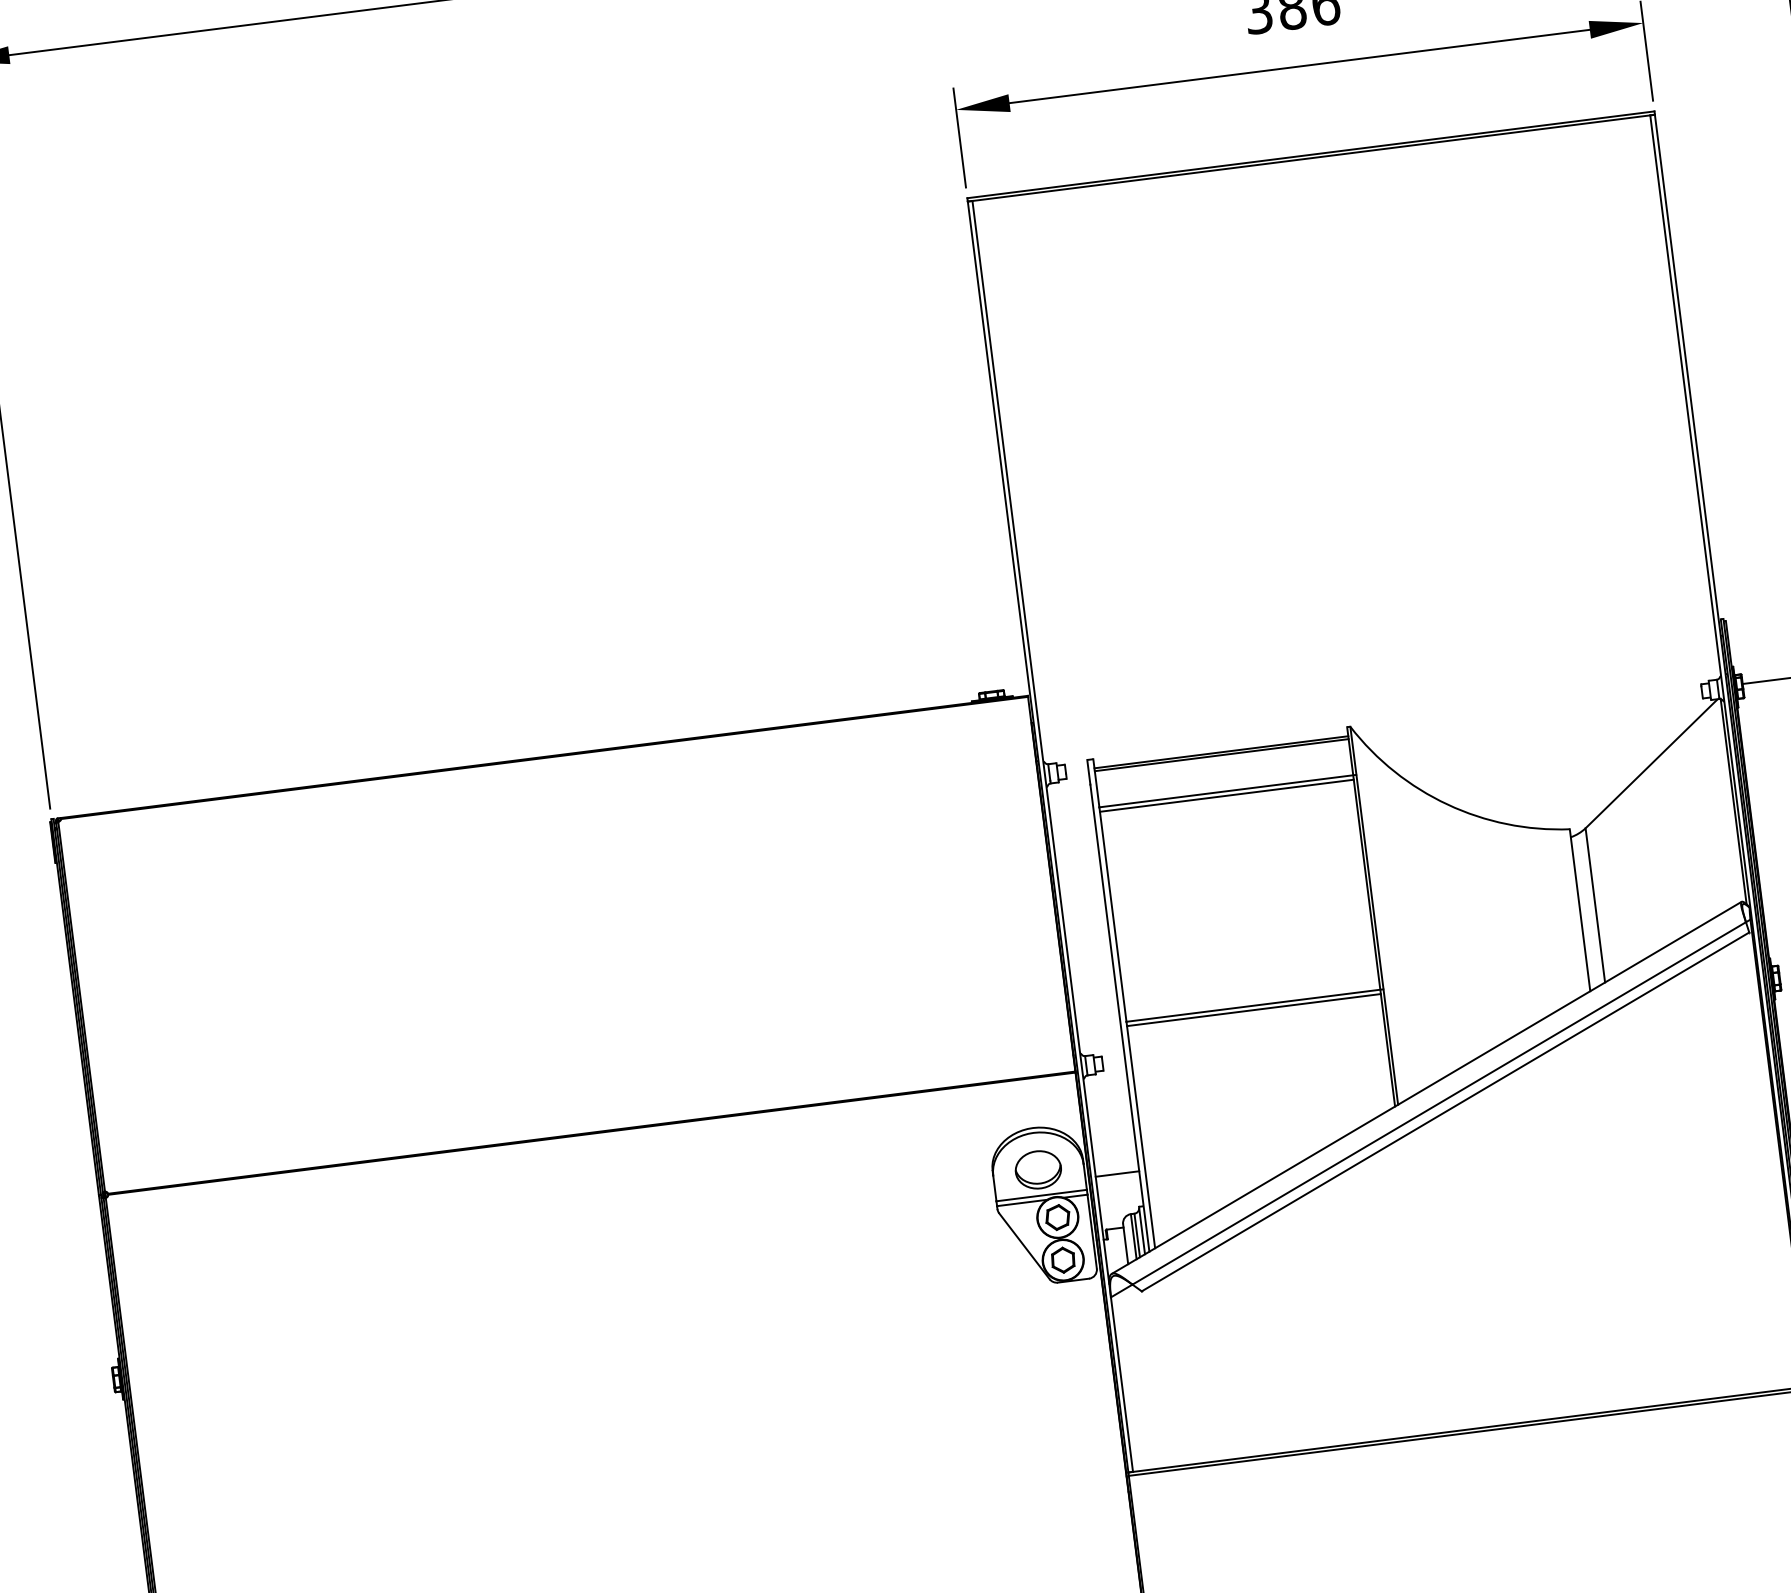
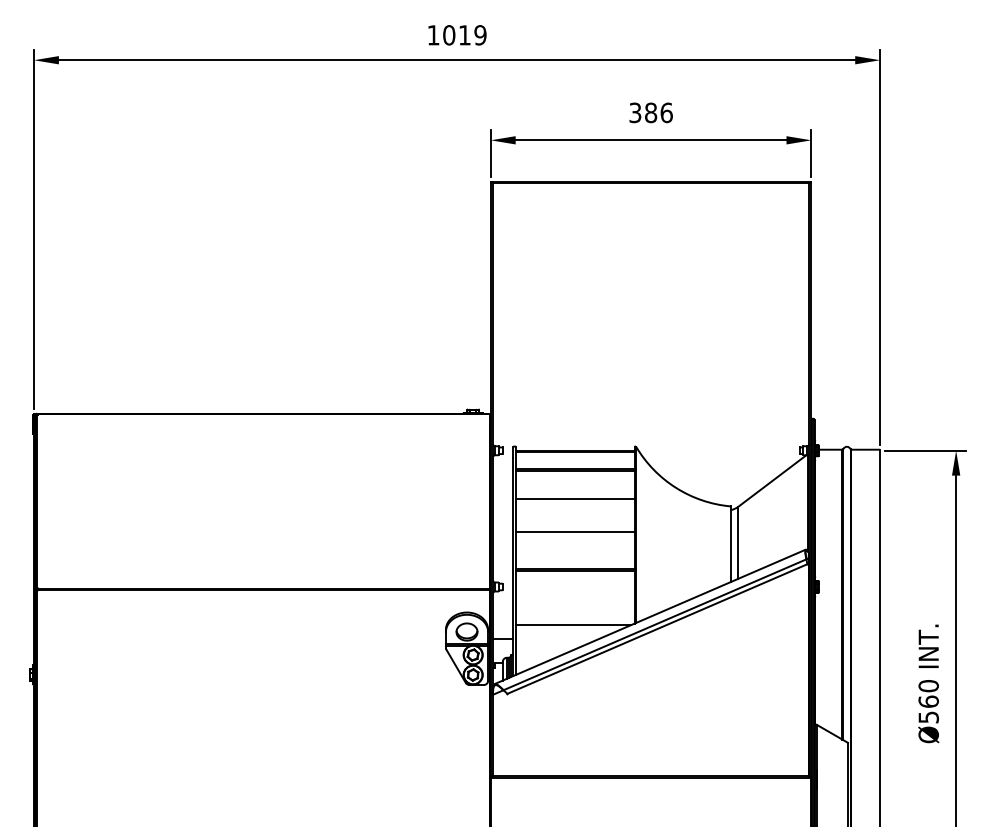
line: (1234, 856) -> (575, 499), added
line: (1243, 927) -> (575, 532), added
line: (1264, 1127) -> (573, 625), added

